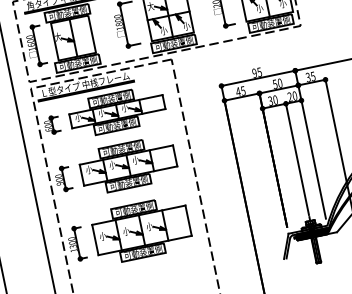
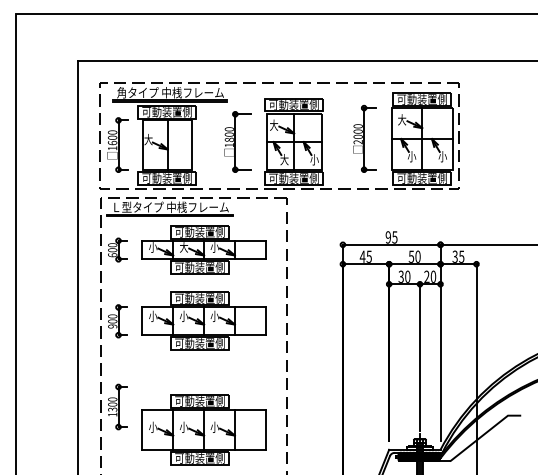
text: (164, 32) -> (284, 161), 小 -> 大
text: (101, 113) -> (183, 248), 小 -> 大
part: (141, 230) -> (203, 429), moved

